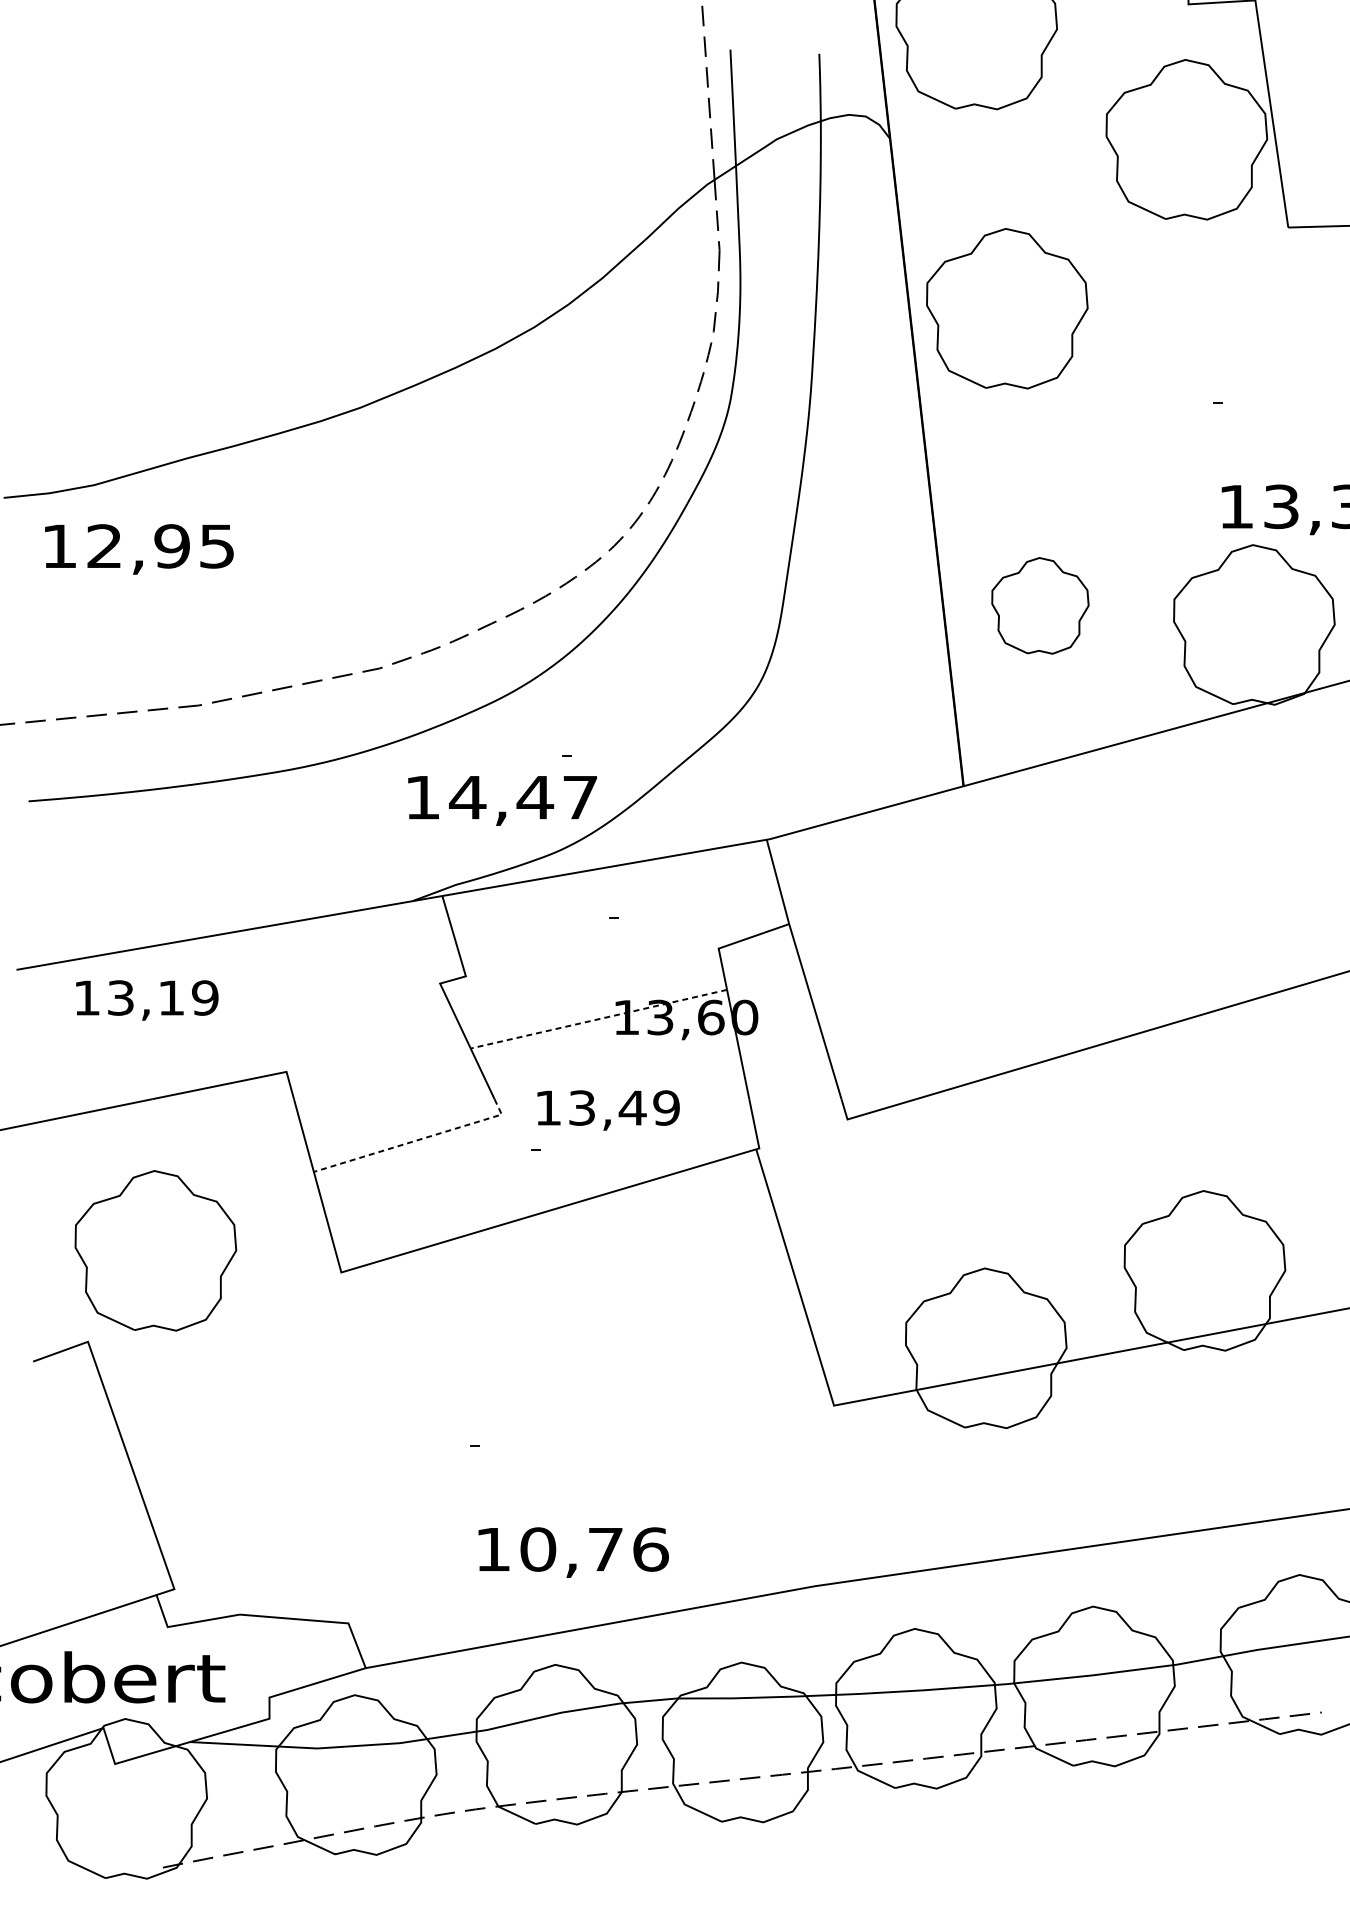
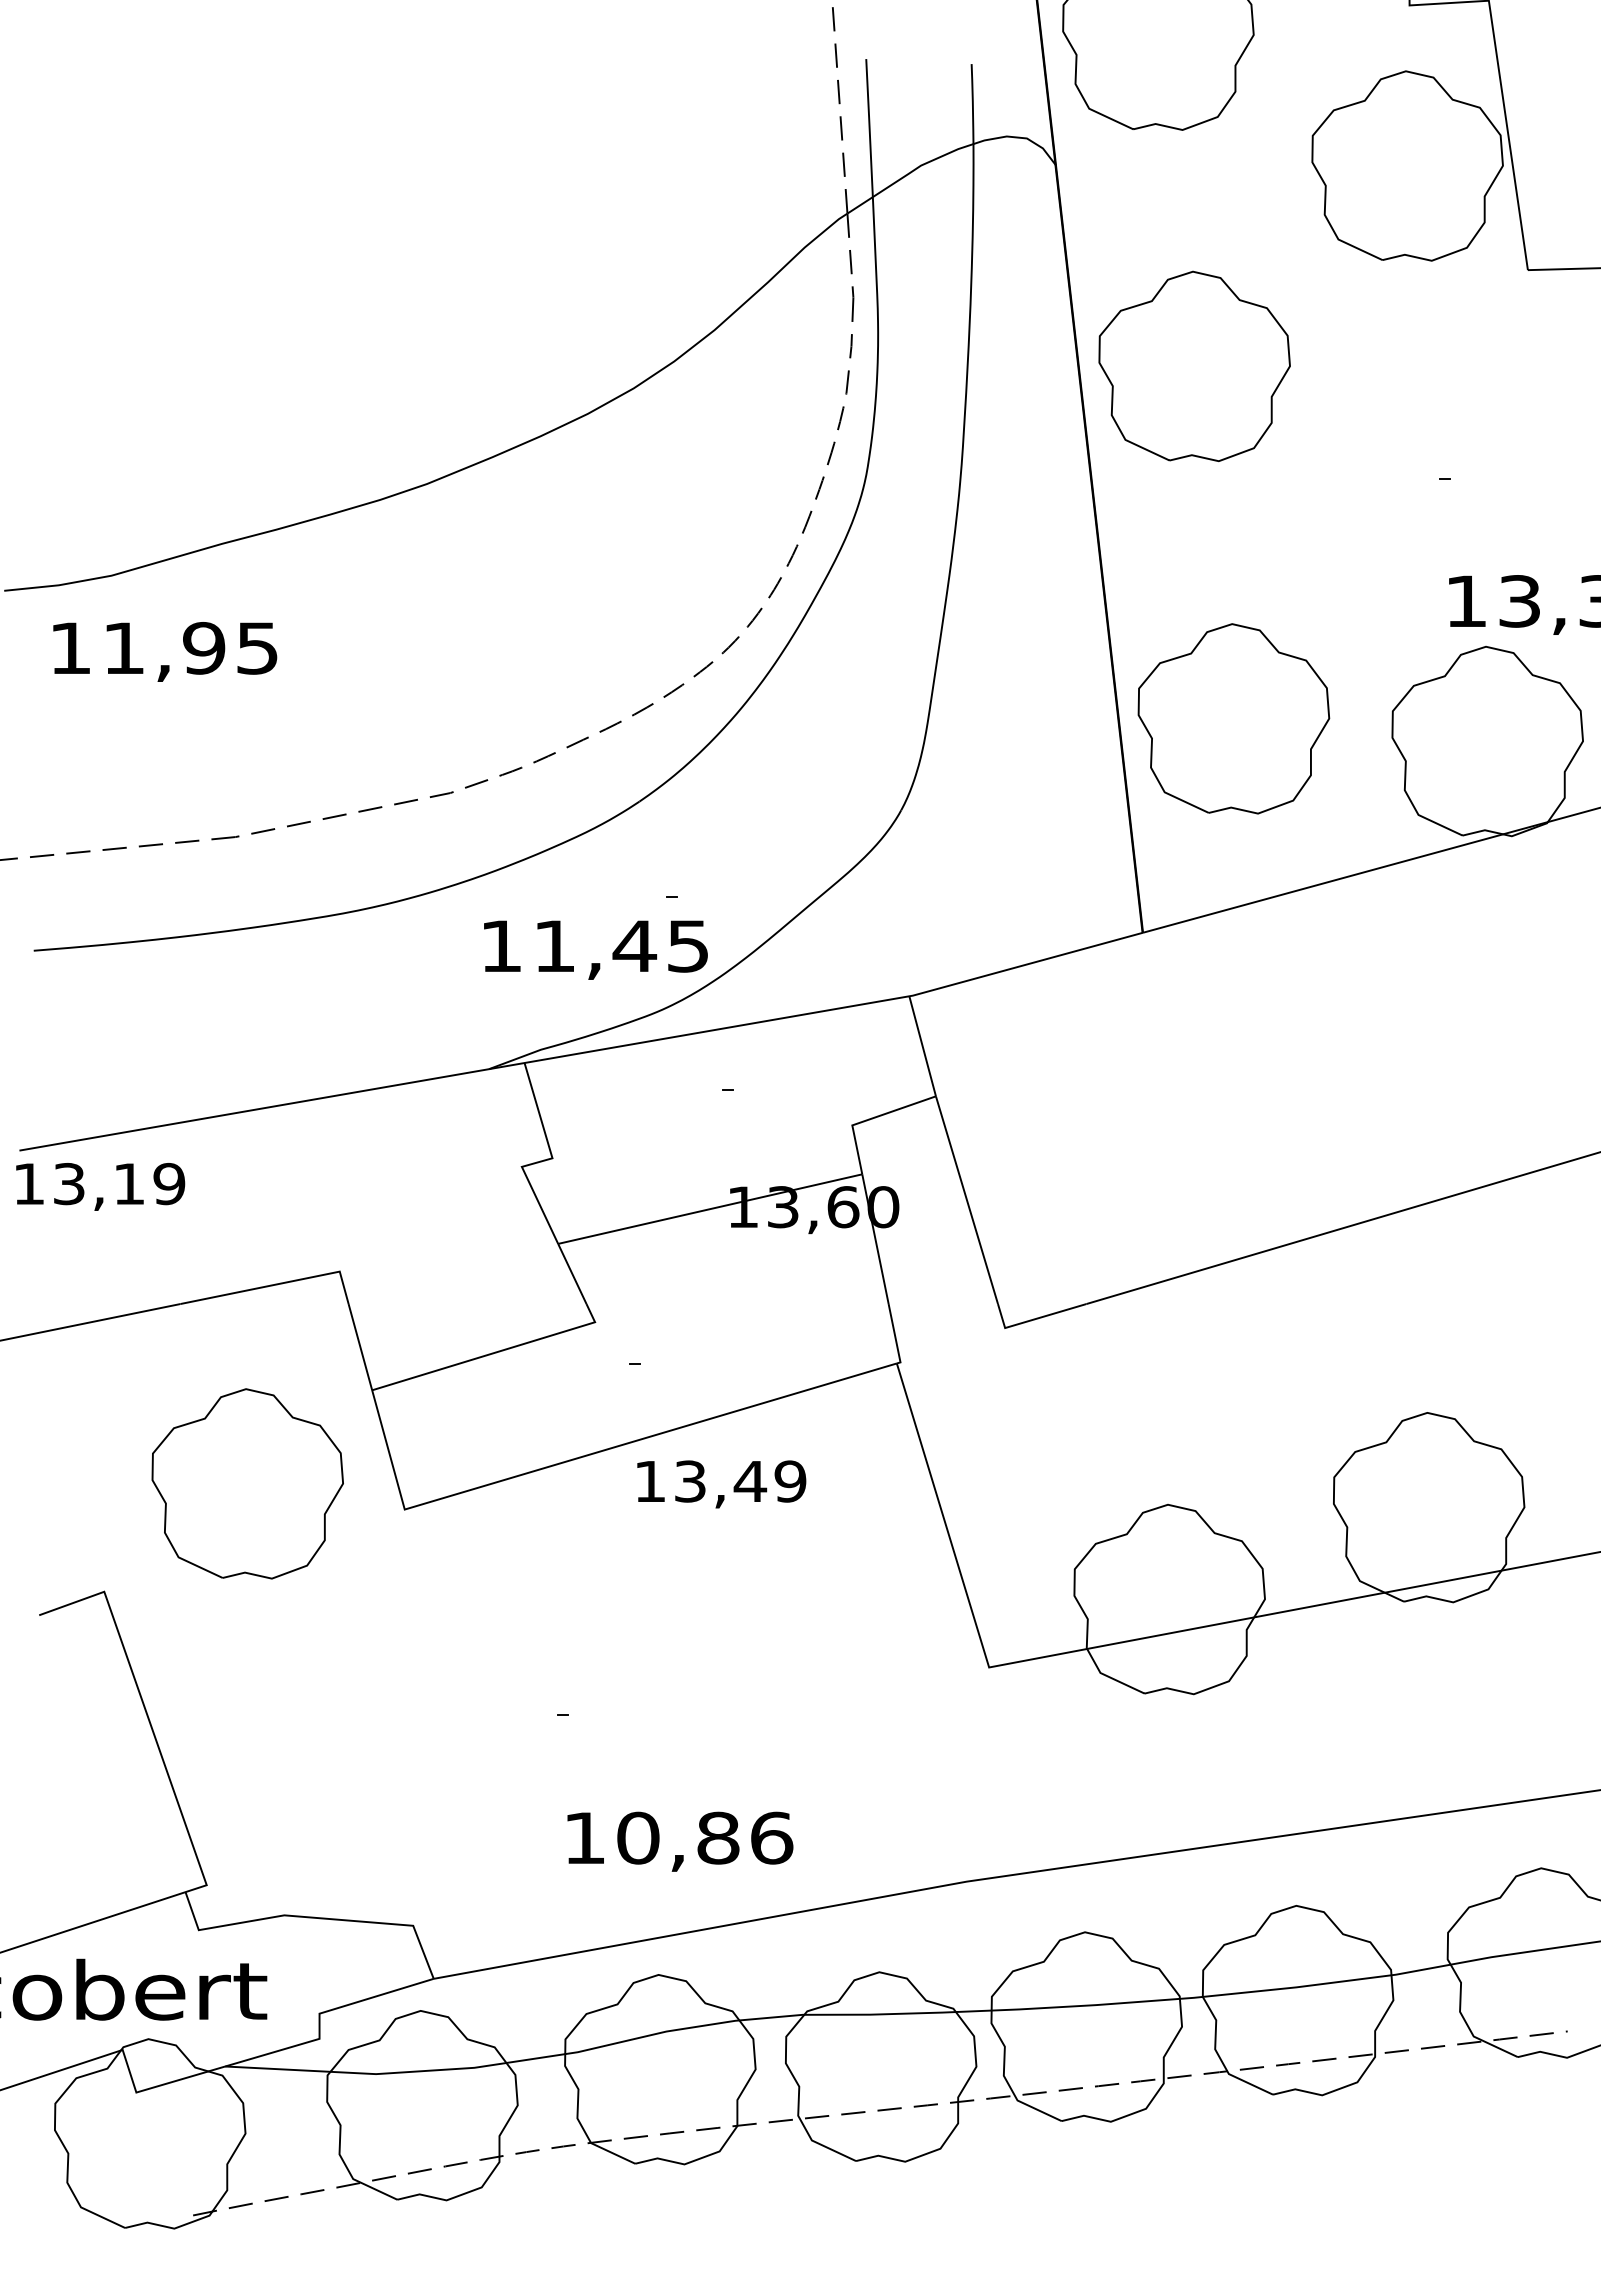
text: (104, 545) -> (123, 647), 12,95 -> 11,95
part: (1040, 605) -> (1233, 718), size x1.67
text: (523, 797) -> (620, 946), 14,47 -> 11,45
text: (147, 1000) -> (100, 1186), moved
line: (599, 1019) -> (710, 1209), dashed -> solid
text: (608, 1110) -> (721, 1484), moved
line: (417, 1140) -> (494, 1353), dashed -> solid
part: (155, 1250) -> (247, 1483), moved
text: (605, 1548) -> (718, 1837), 10,76 -> 10,86

